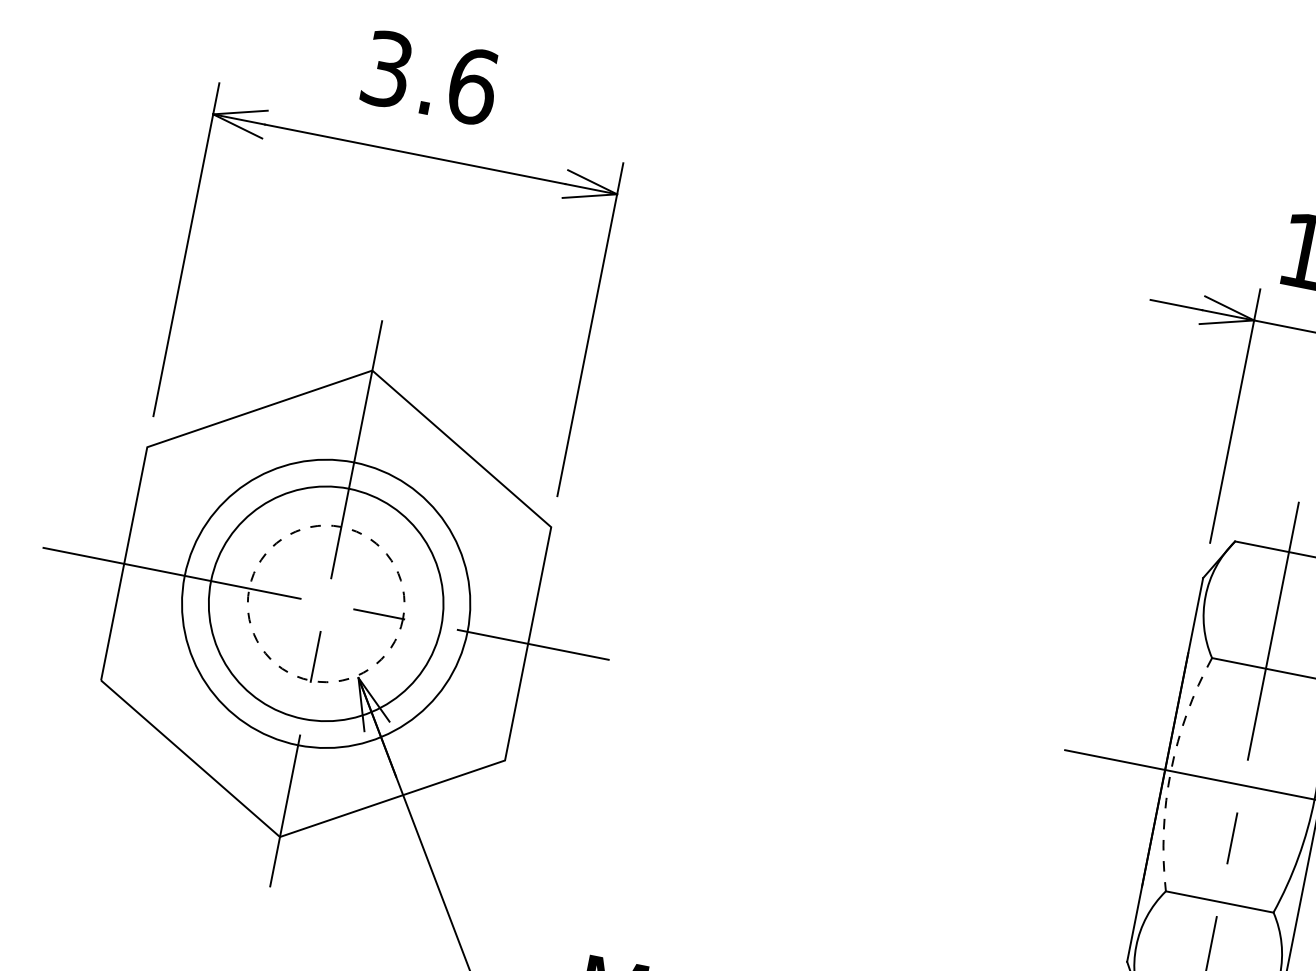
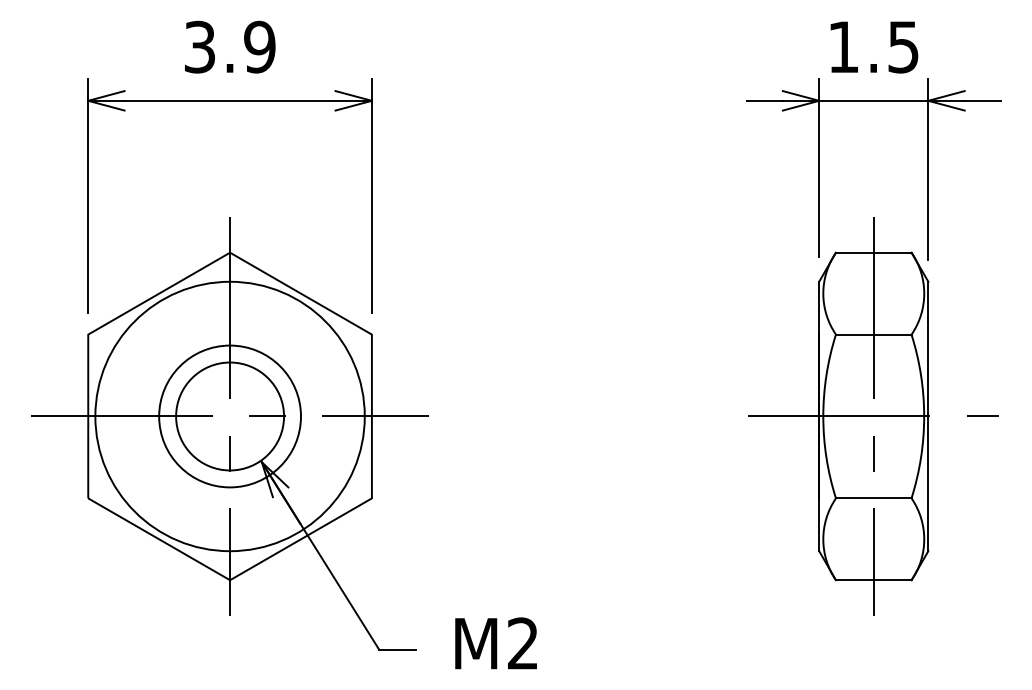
text: (473, 85) -> (260, 46), 3.6 -> 3.9
circle: (325, 603) -> (229, 416), size x1.67
circle: (326, 603) -> (230, 416), dashed -> solid
circle: (326, 603) -> (230, 416), size x0.71
arc: (1171, 771) -> (823, 416), dashed -> solid

